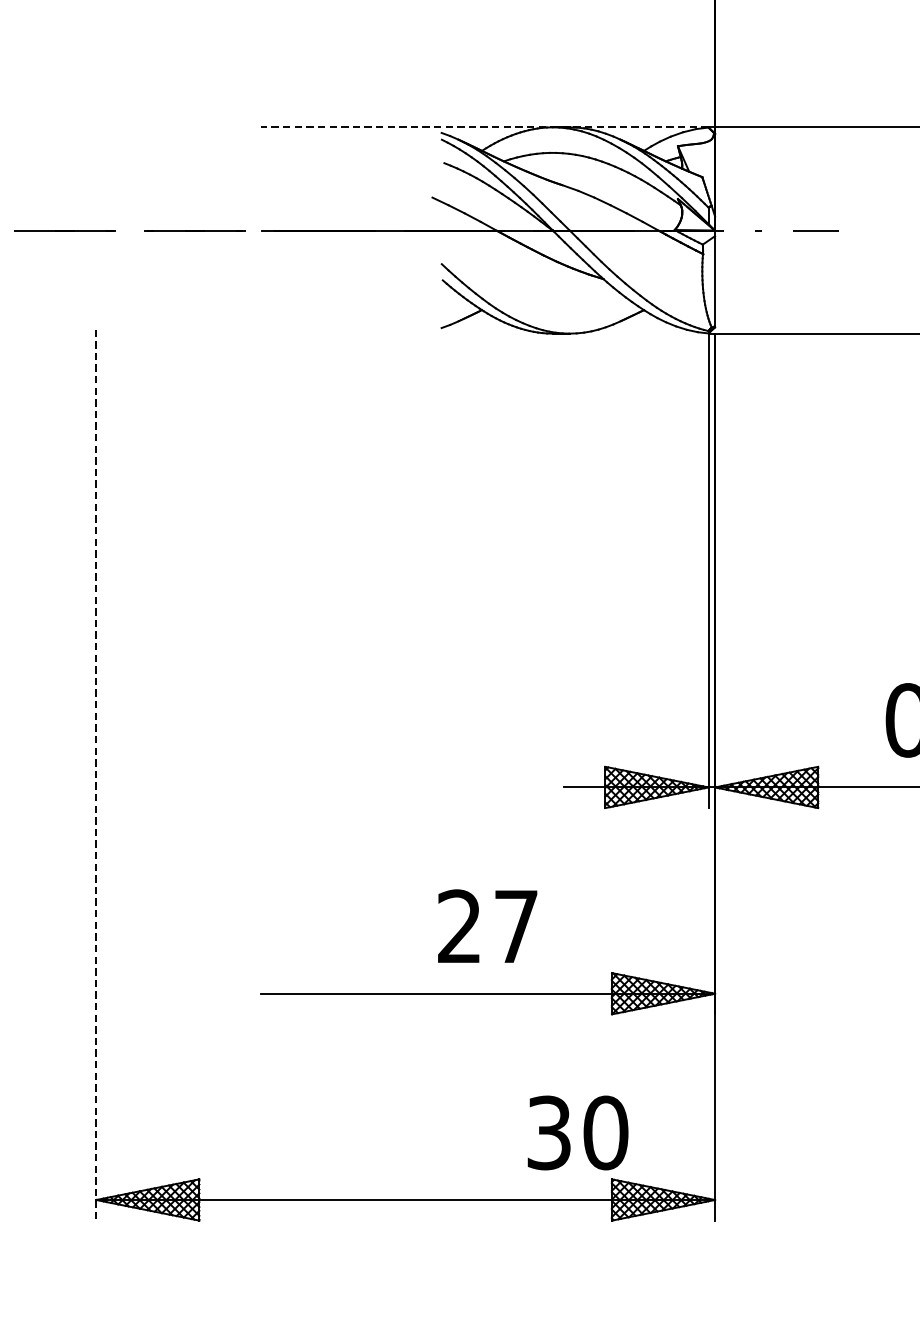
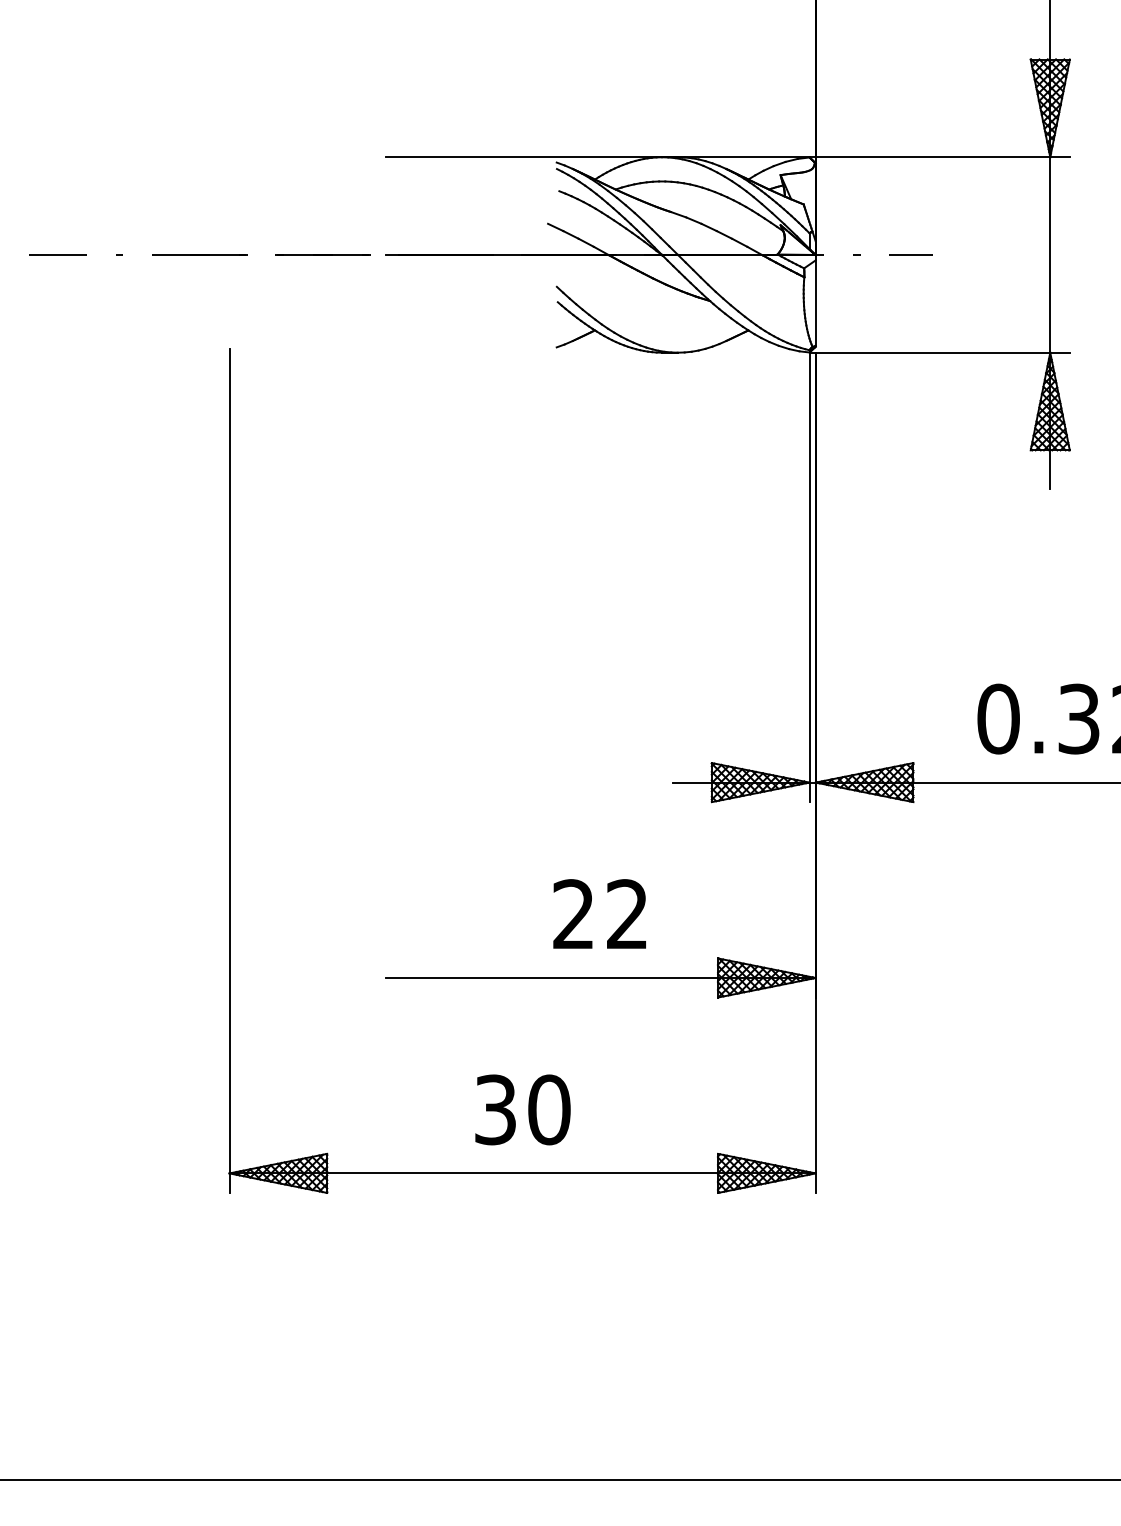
line: (484, 127) -> (597, 157), dashed -> solid
line: (96, 775) -> (229, 771), dashed -> solid
text: (516, 925) -> (627, 913), 27 -> 22
text: (577, 1132) -> (522, 1109), moved

